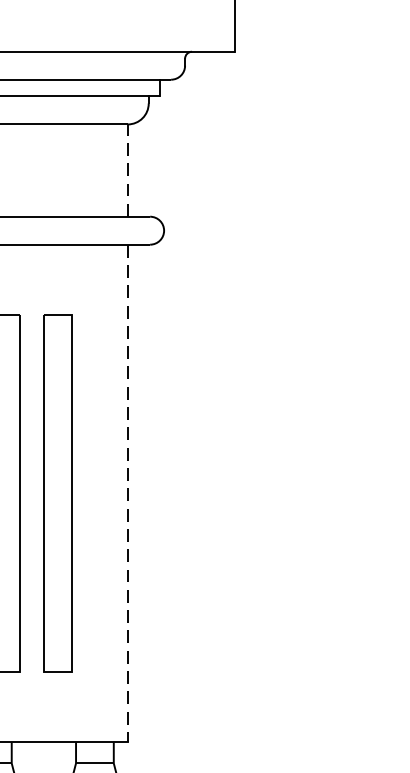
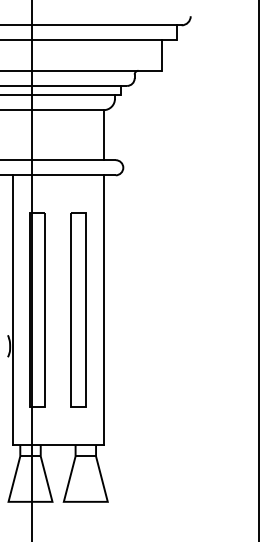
line: (127, 171) -> (103, 135), dashed -> solid
part: (57, 492) -> (78, 309), moved
line: (127, 494) -> (103, 310), dashed -> solid

